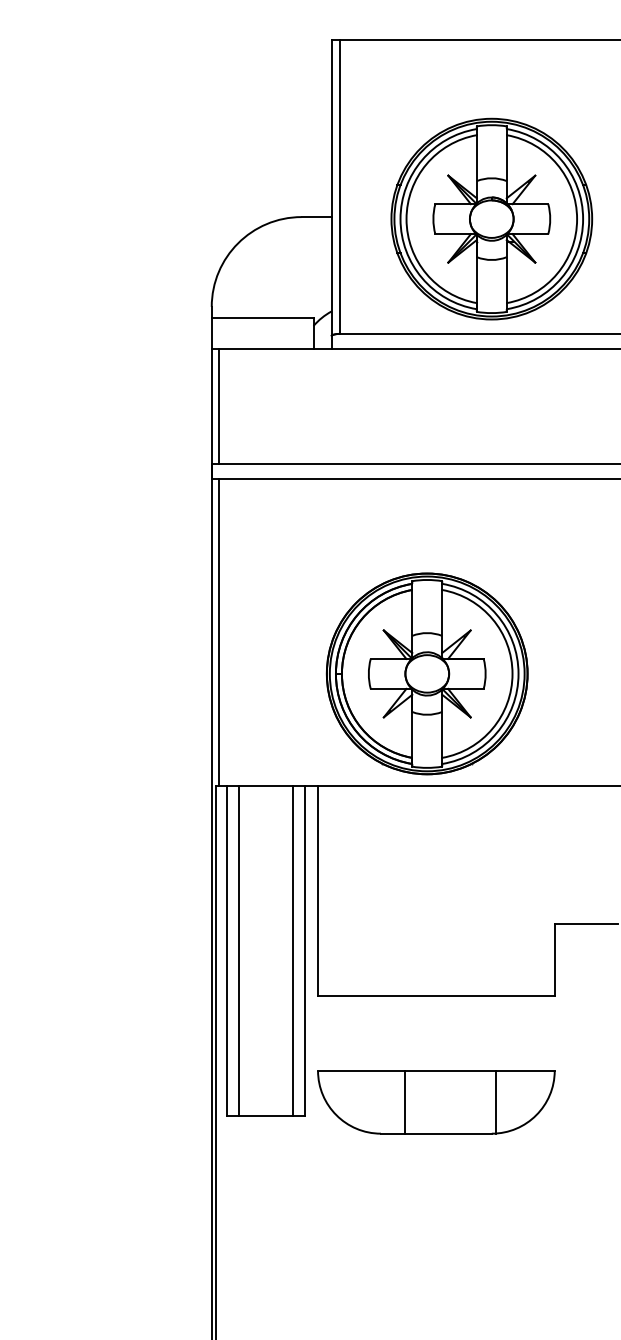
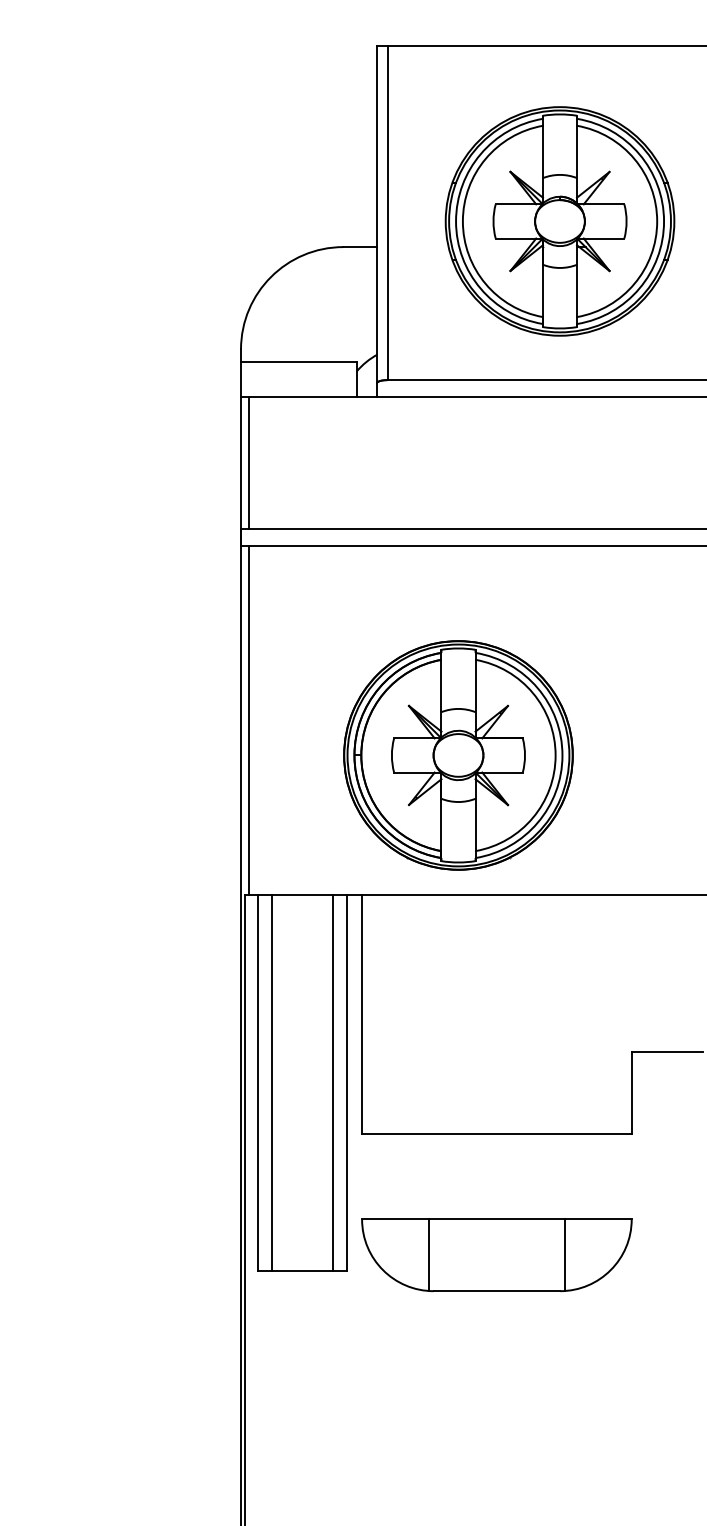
part: (491, 219) -> (559, 221), moved
part: (427, 673) -> (458, 755), moved
line: (405, 1102) -> (428, 1255), moved

